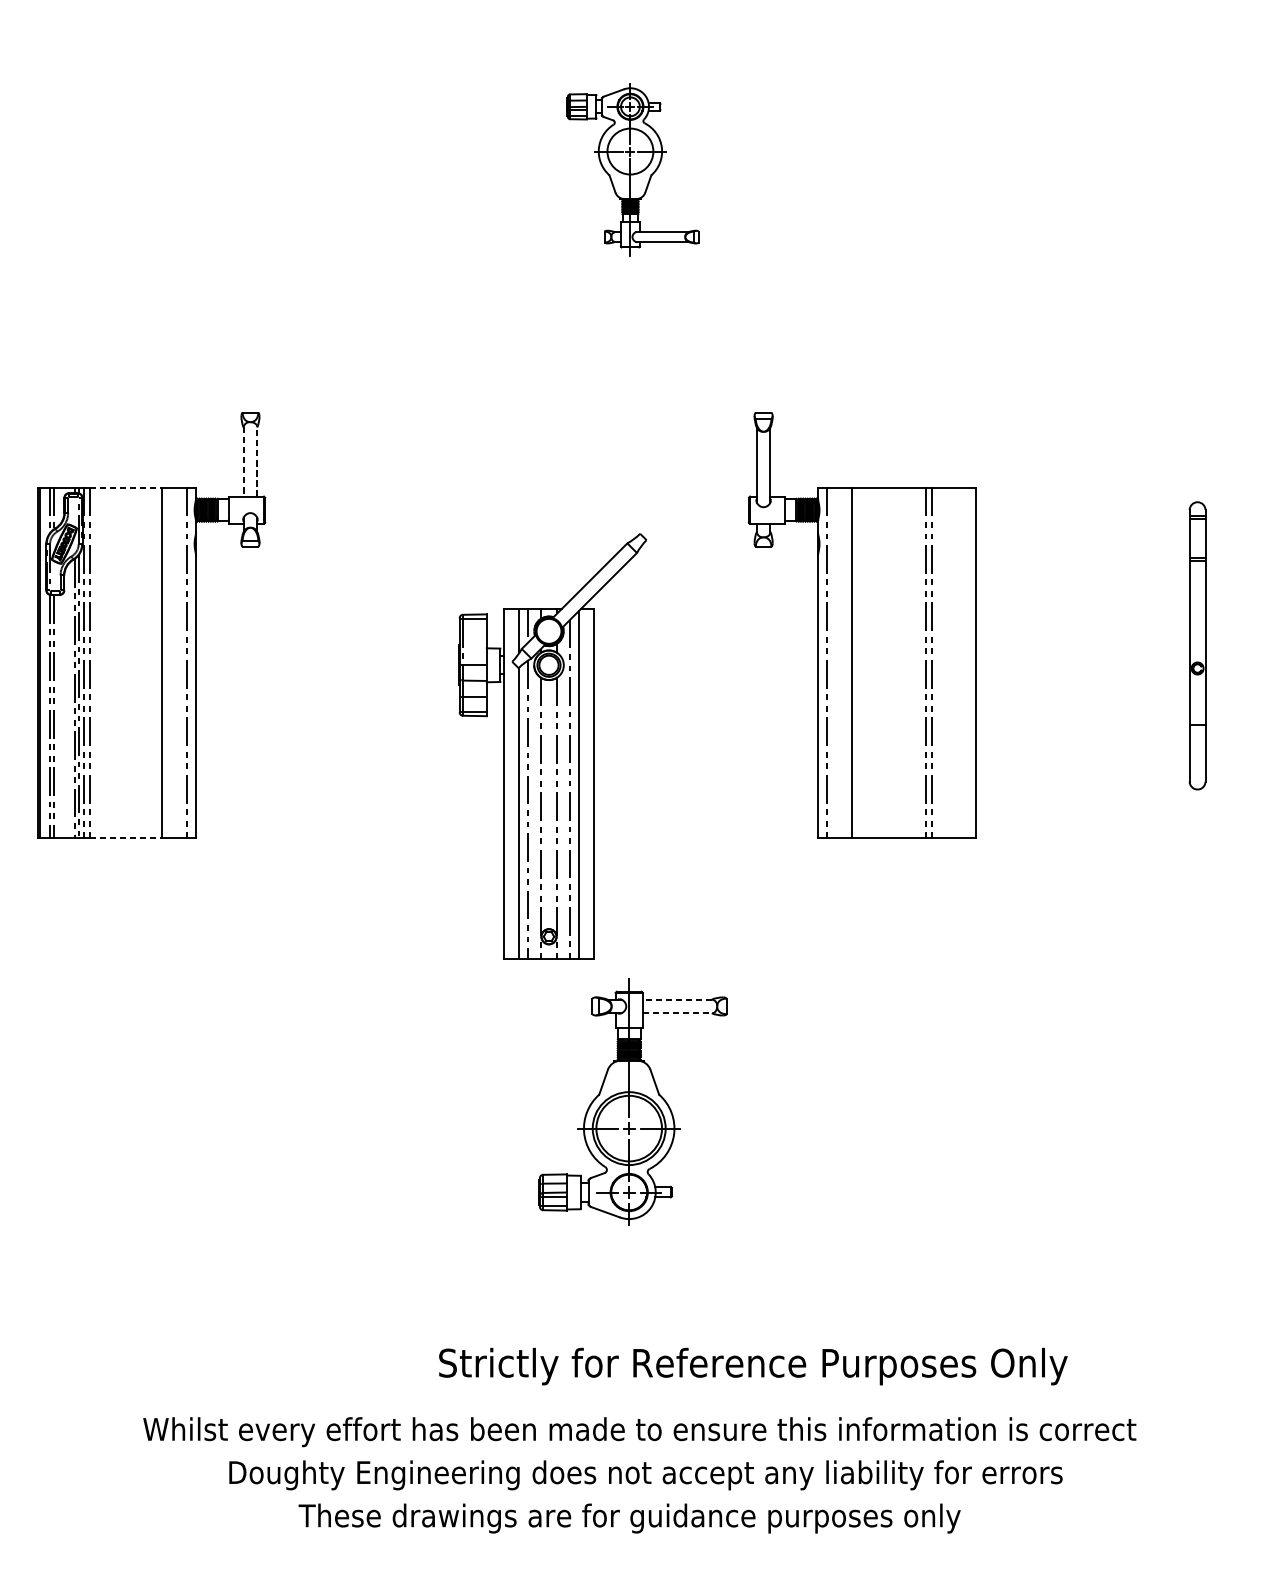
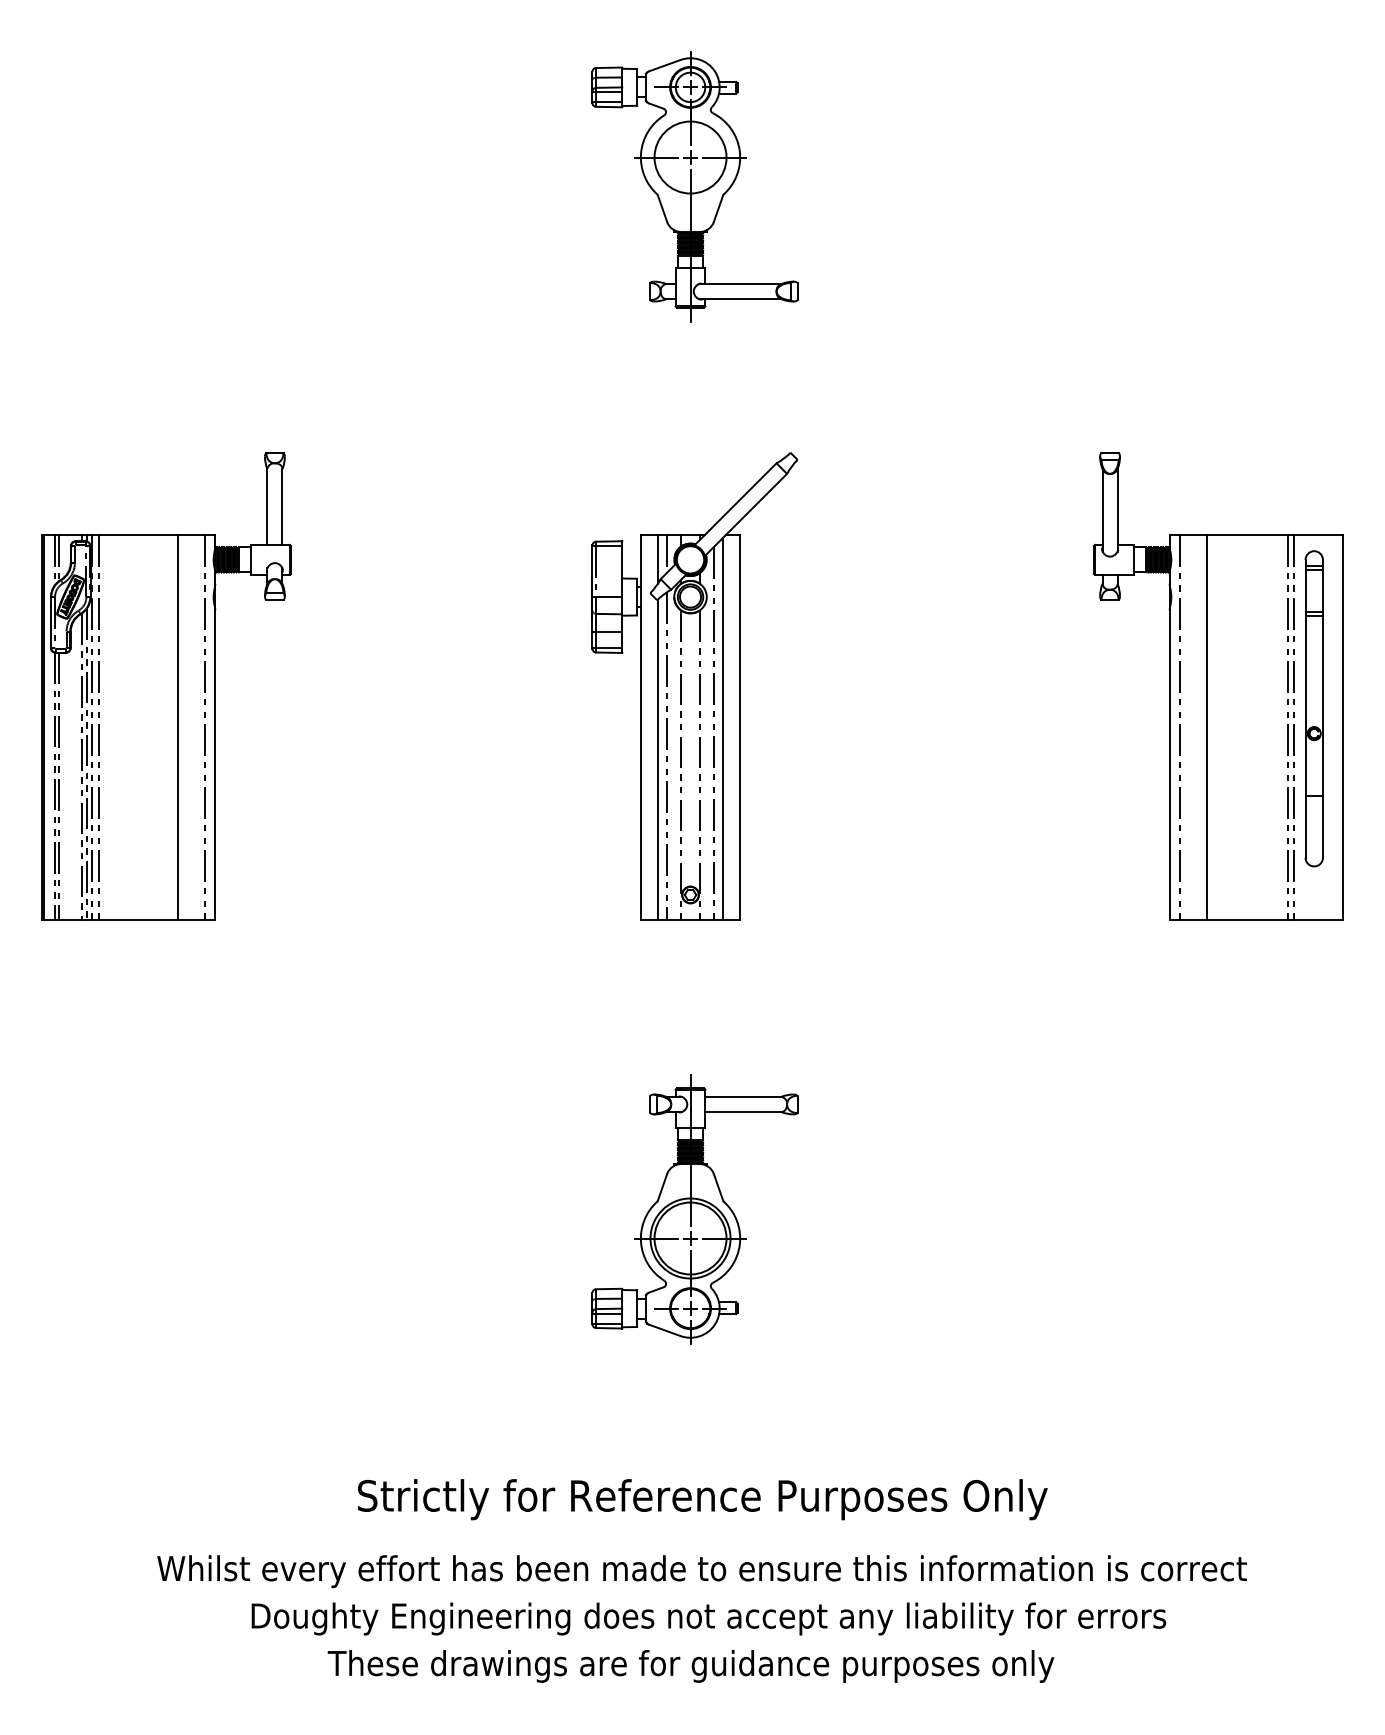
part: (632, 169) -> (694, 186), size x1.43
line: (257, 461) -> (282, 506), dashed -> solid
line: (243, 462) -> (267, 507), dashed -> solid
line: (126, 487) -> (138, 535), dashed -> solid
part: (861, 625) -> (1217, 686), moved
part: (552, 746) -> (694, 686), moved
line: (126, 837) -> (138, 919), dashed -> solid
line: (677, 1000) -> (743, 1097), dashed -> solid
line: (678, 1012) -> (744, 1111), dashed -> solid
text: (753, 1366) -> (702, 1499), moved

